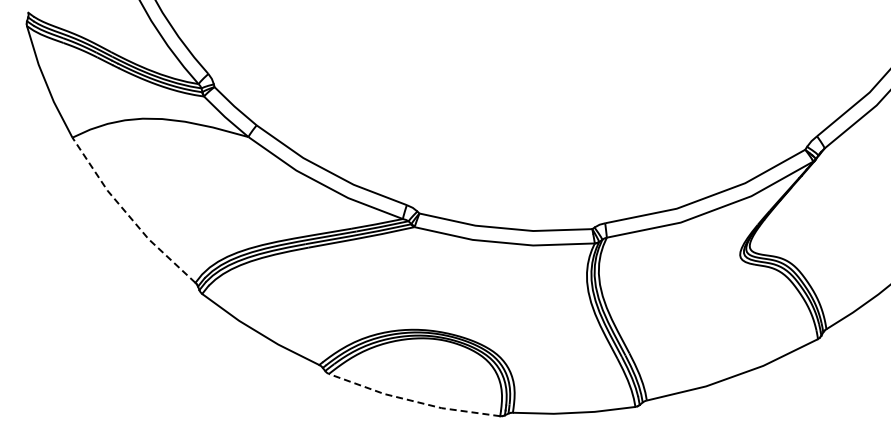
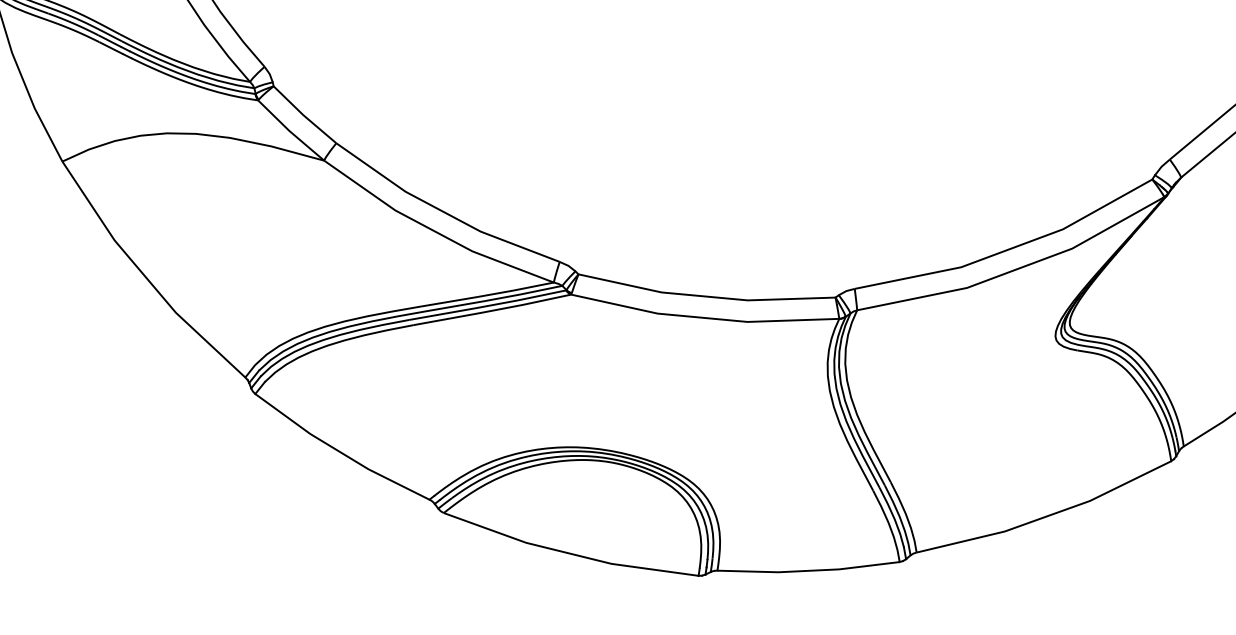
line: (128, 215) -> (145, 277), dashed -> solid
line: (413, 401) -> (569, 553), dashed -> solid

